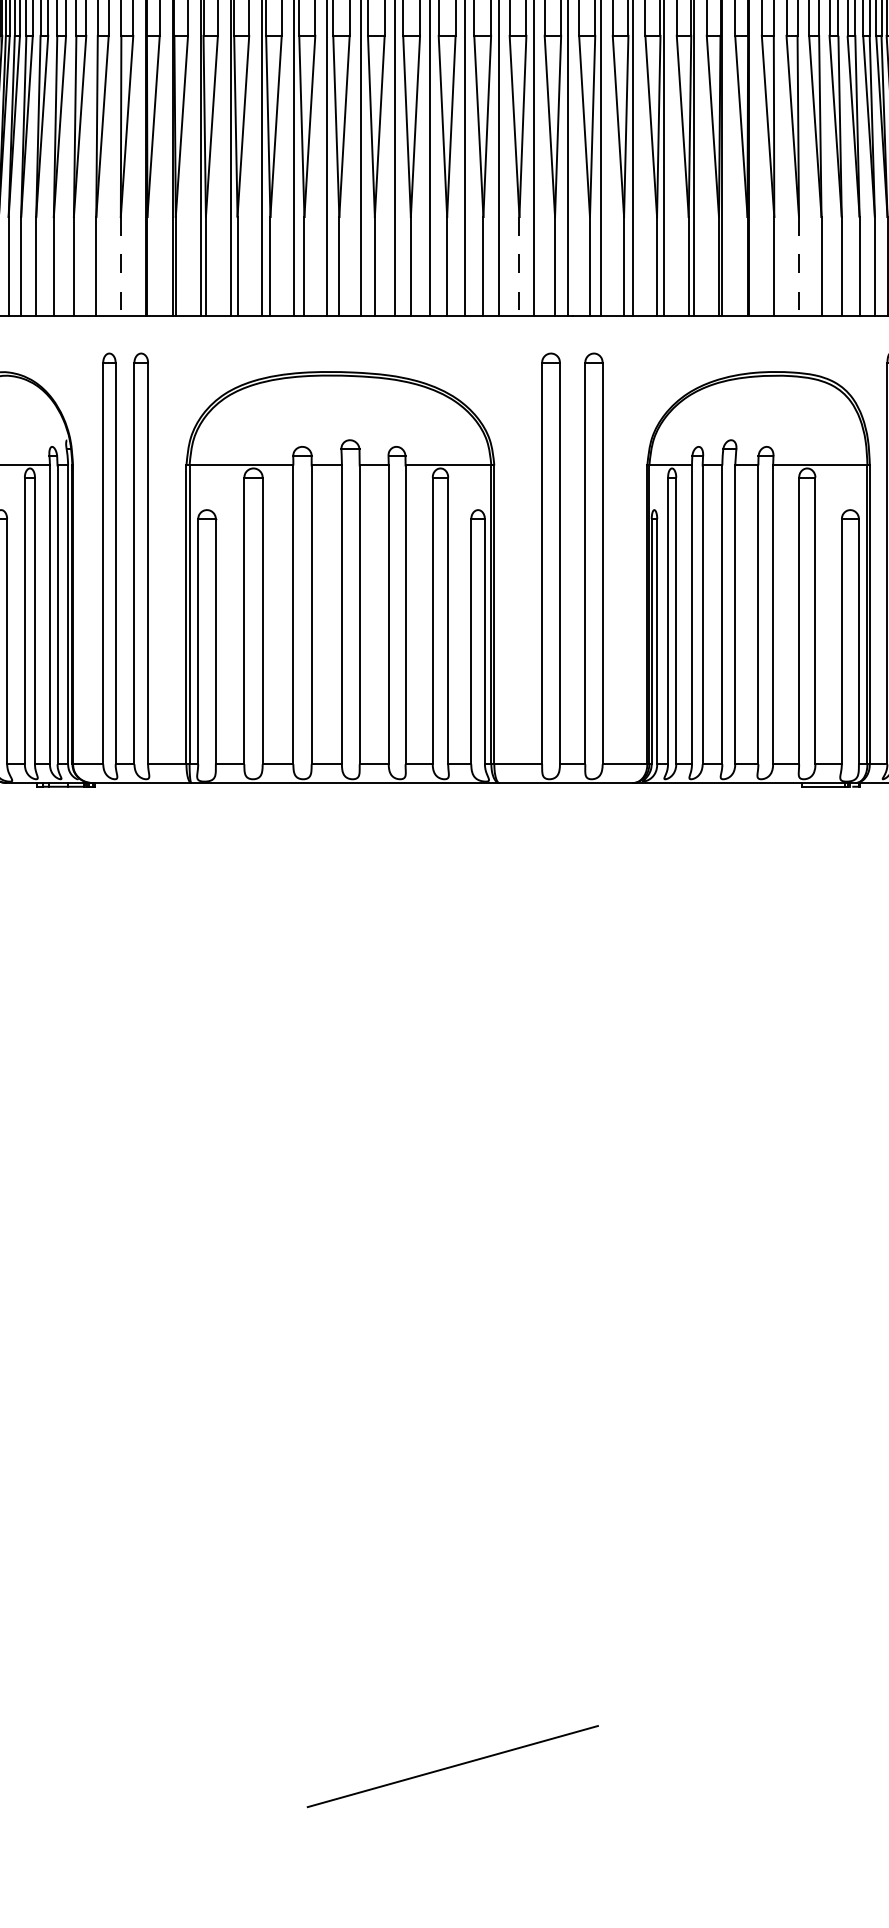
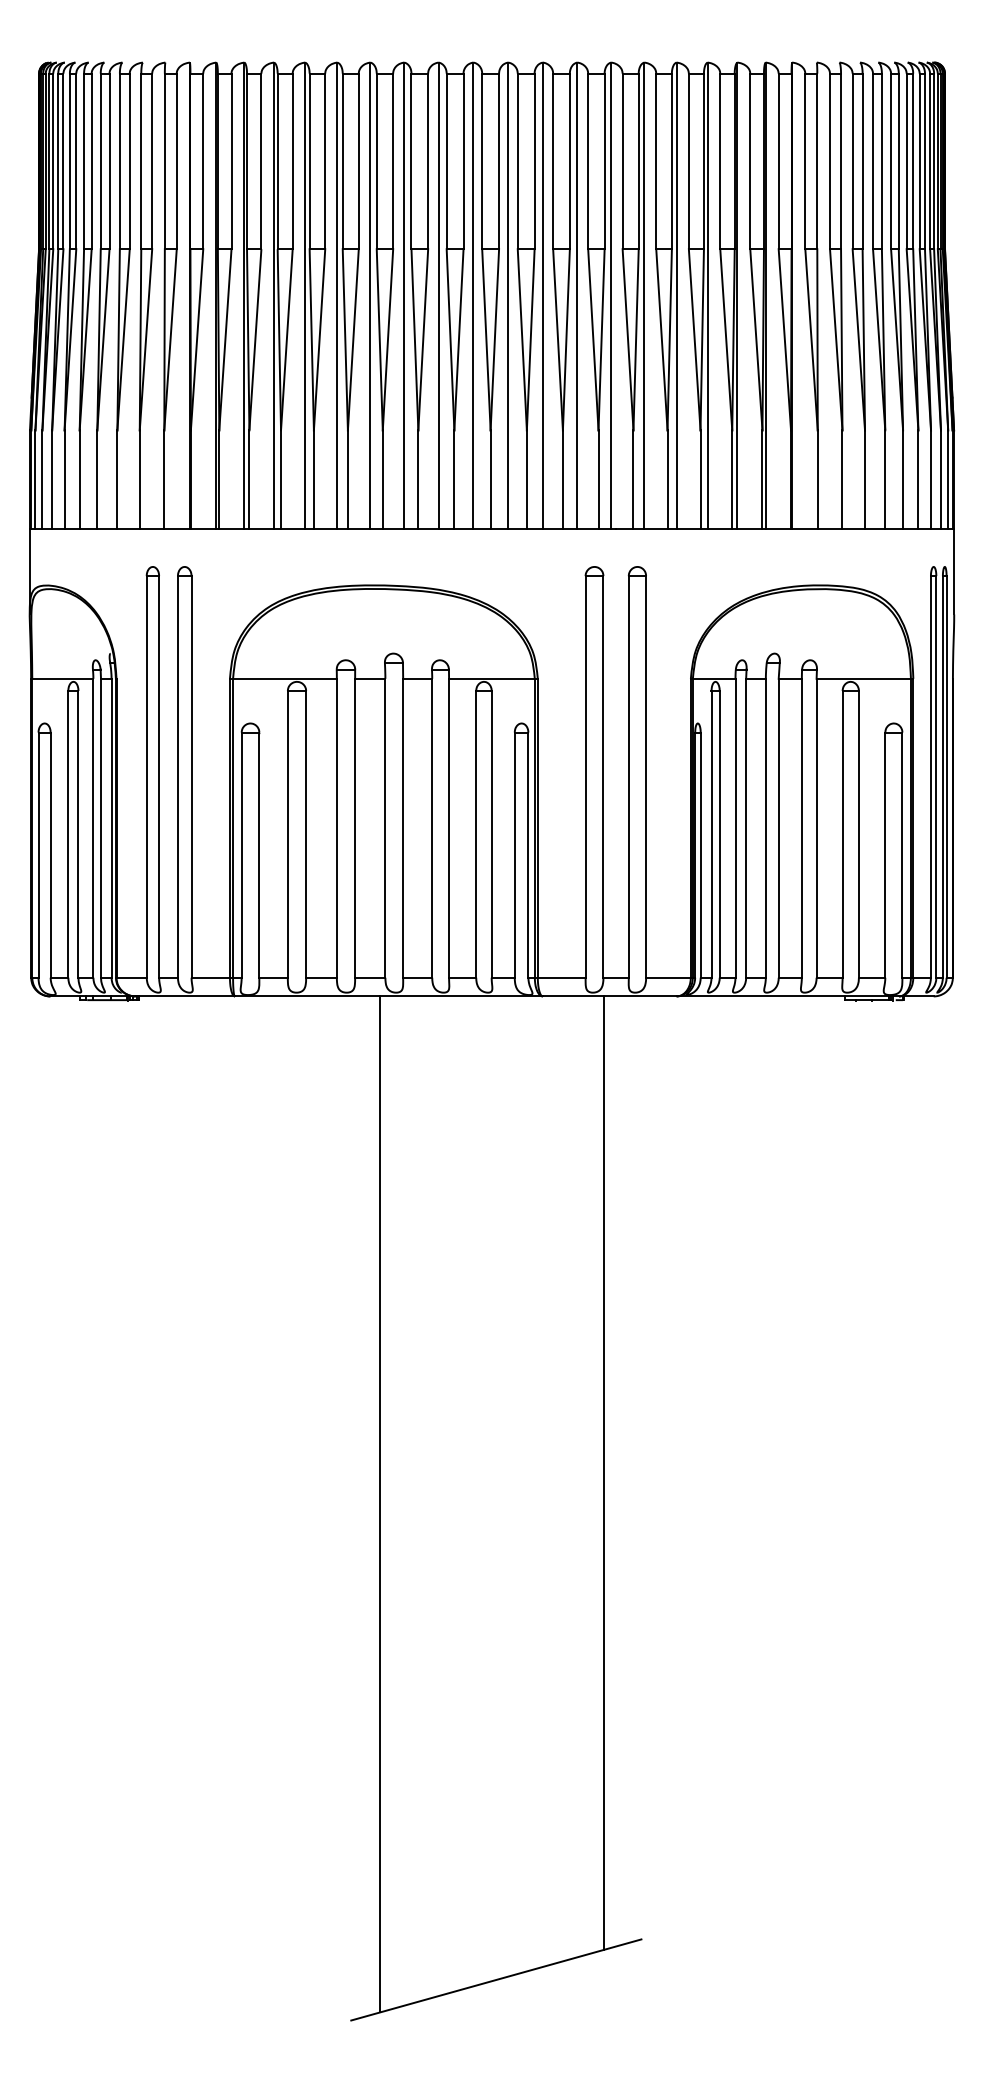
line: (121, 266) -> (164, 479), dashed -> solid
line: (519, 266) -> (562, 479), dashed -> solid
line: (799, 266) -> (842, 479), dashed -> solid
line: (561, 1259) -> (604, 1472), added
line: (336, 1291) -> (379, 1504), added

